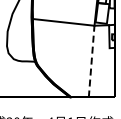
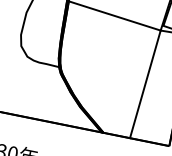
line: (91, 61) -> (145, 84), dashed -> solid

